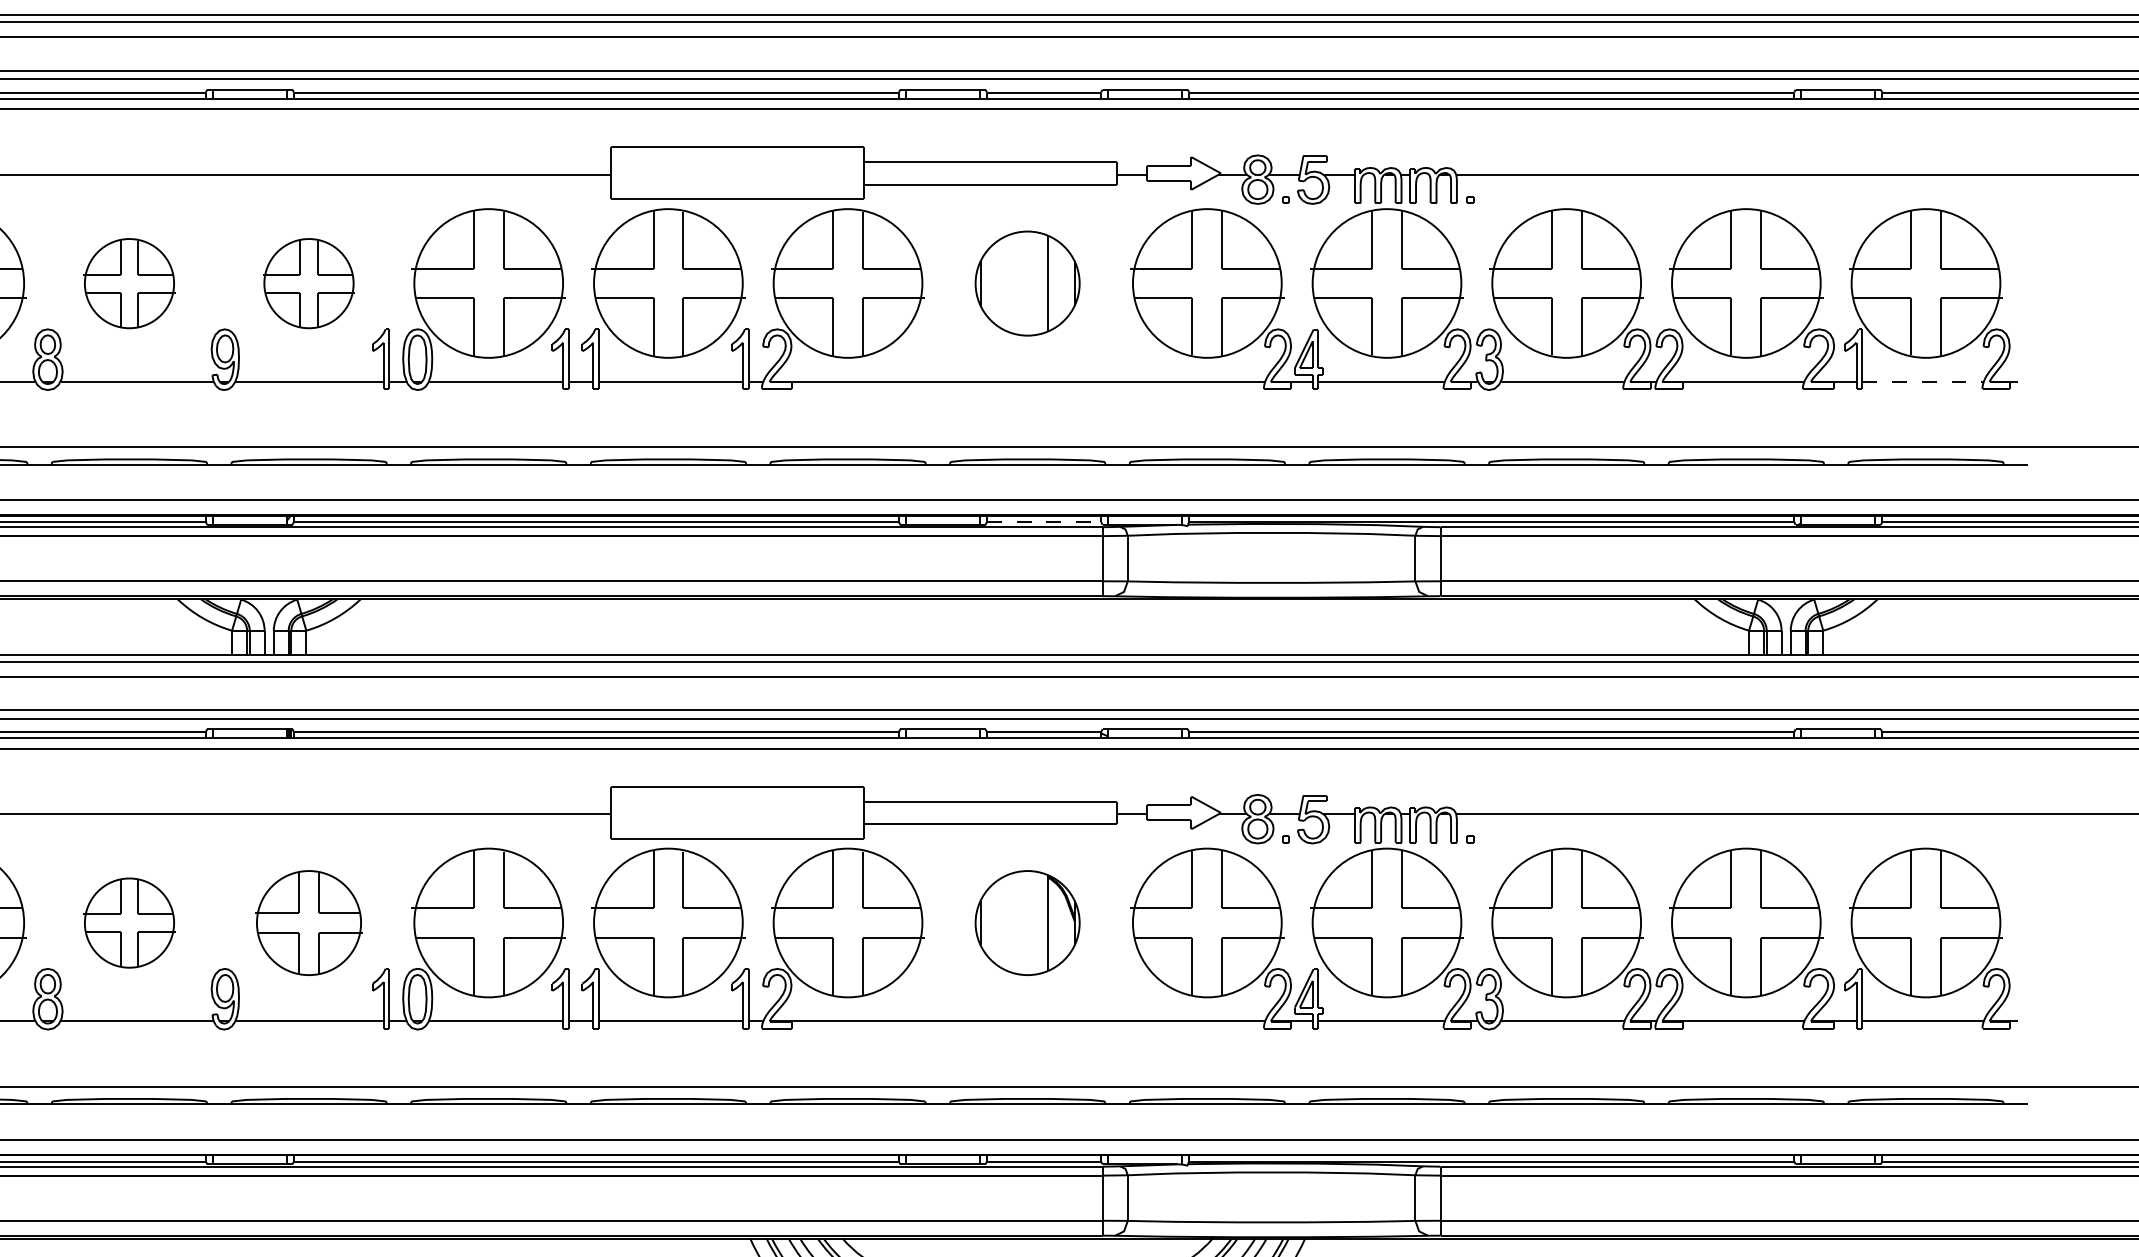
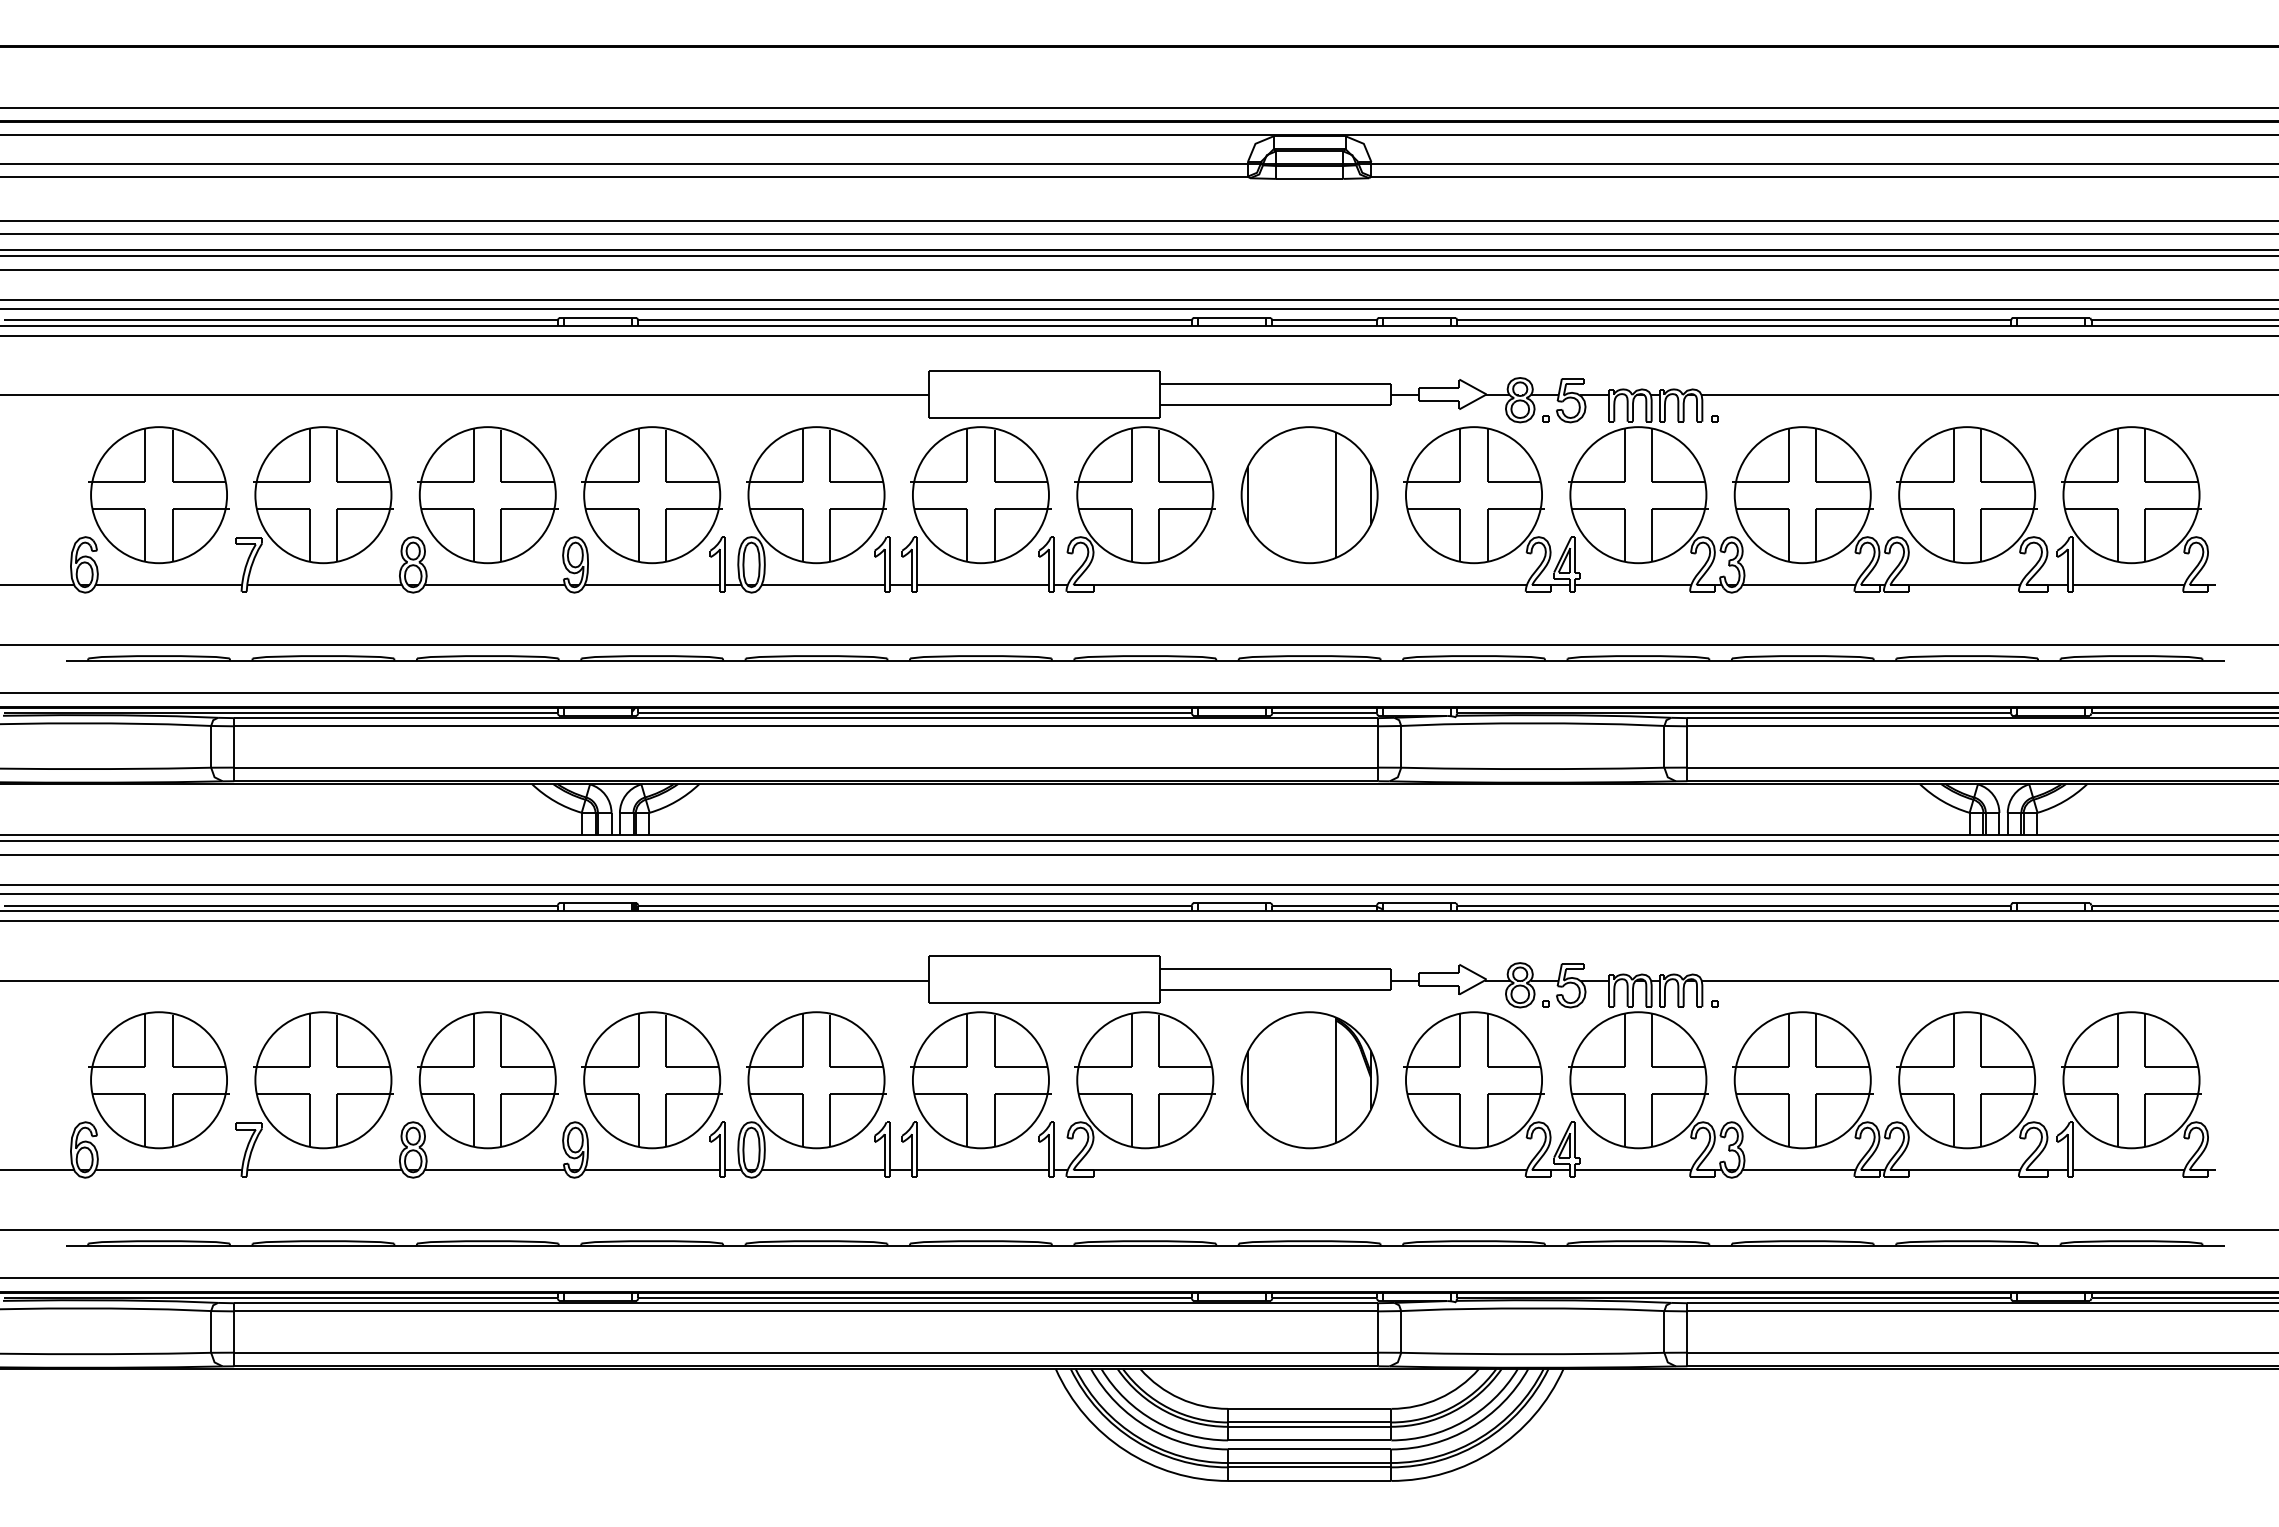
part: (129, 283) -> (487, 495), size x1.67
part: (308, 283) -> (651, 495), size x1.67
part: (1027, 283) -> (1309, 495), size x1.43
line: (1922, 381) -> (2128, 584), dashed -> solid
line: (1045, 522) -> (1325, 713), dashed -> solid
part: (129, 923) -> (487, 1080), size x1.67
part: (308, 923) -> (651, 1080), size x1.43
part: (1027, 923) -> (1309, 1080), size x1.43

